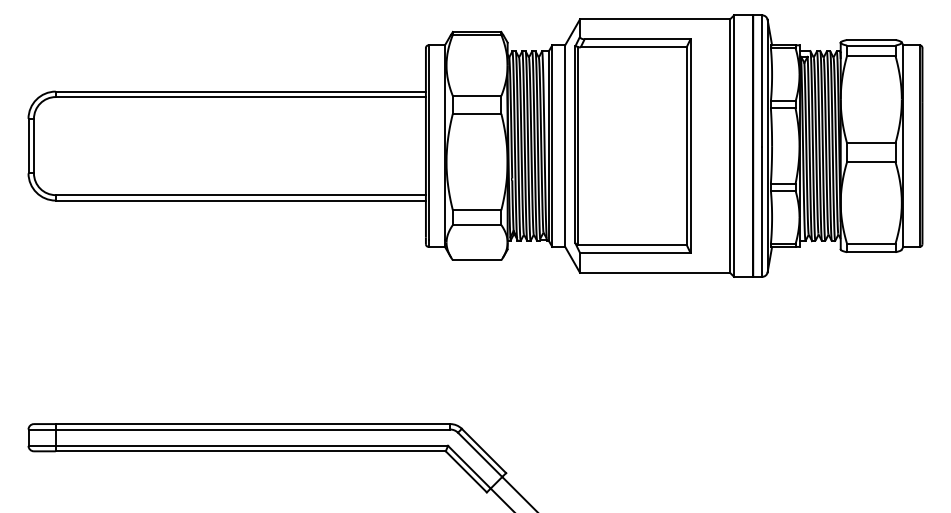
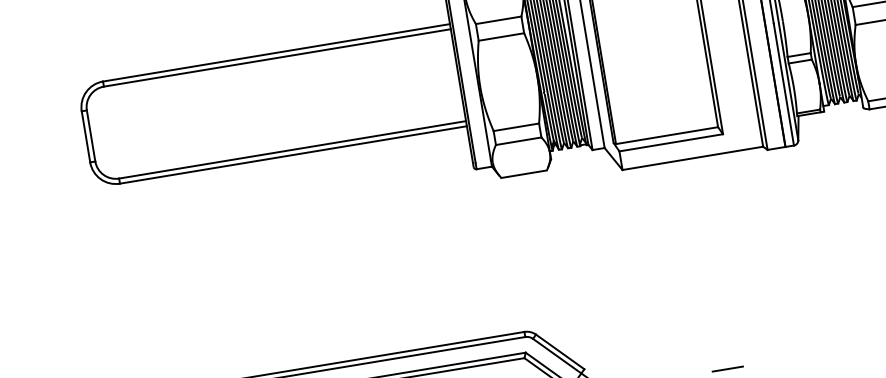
line: (654, 497) -> (727, 369), added

